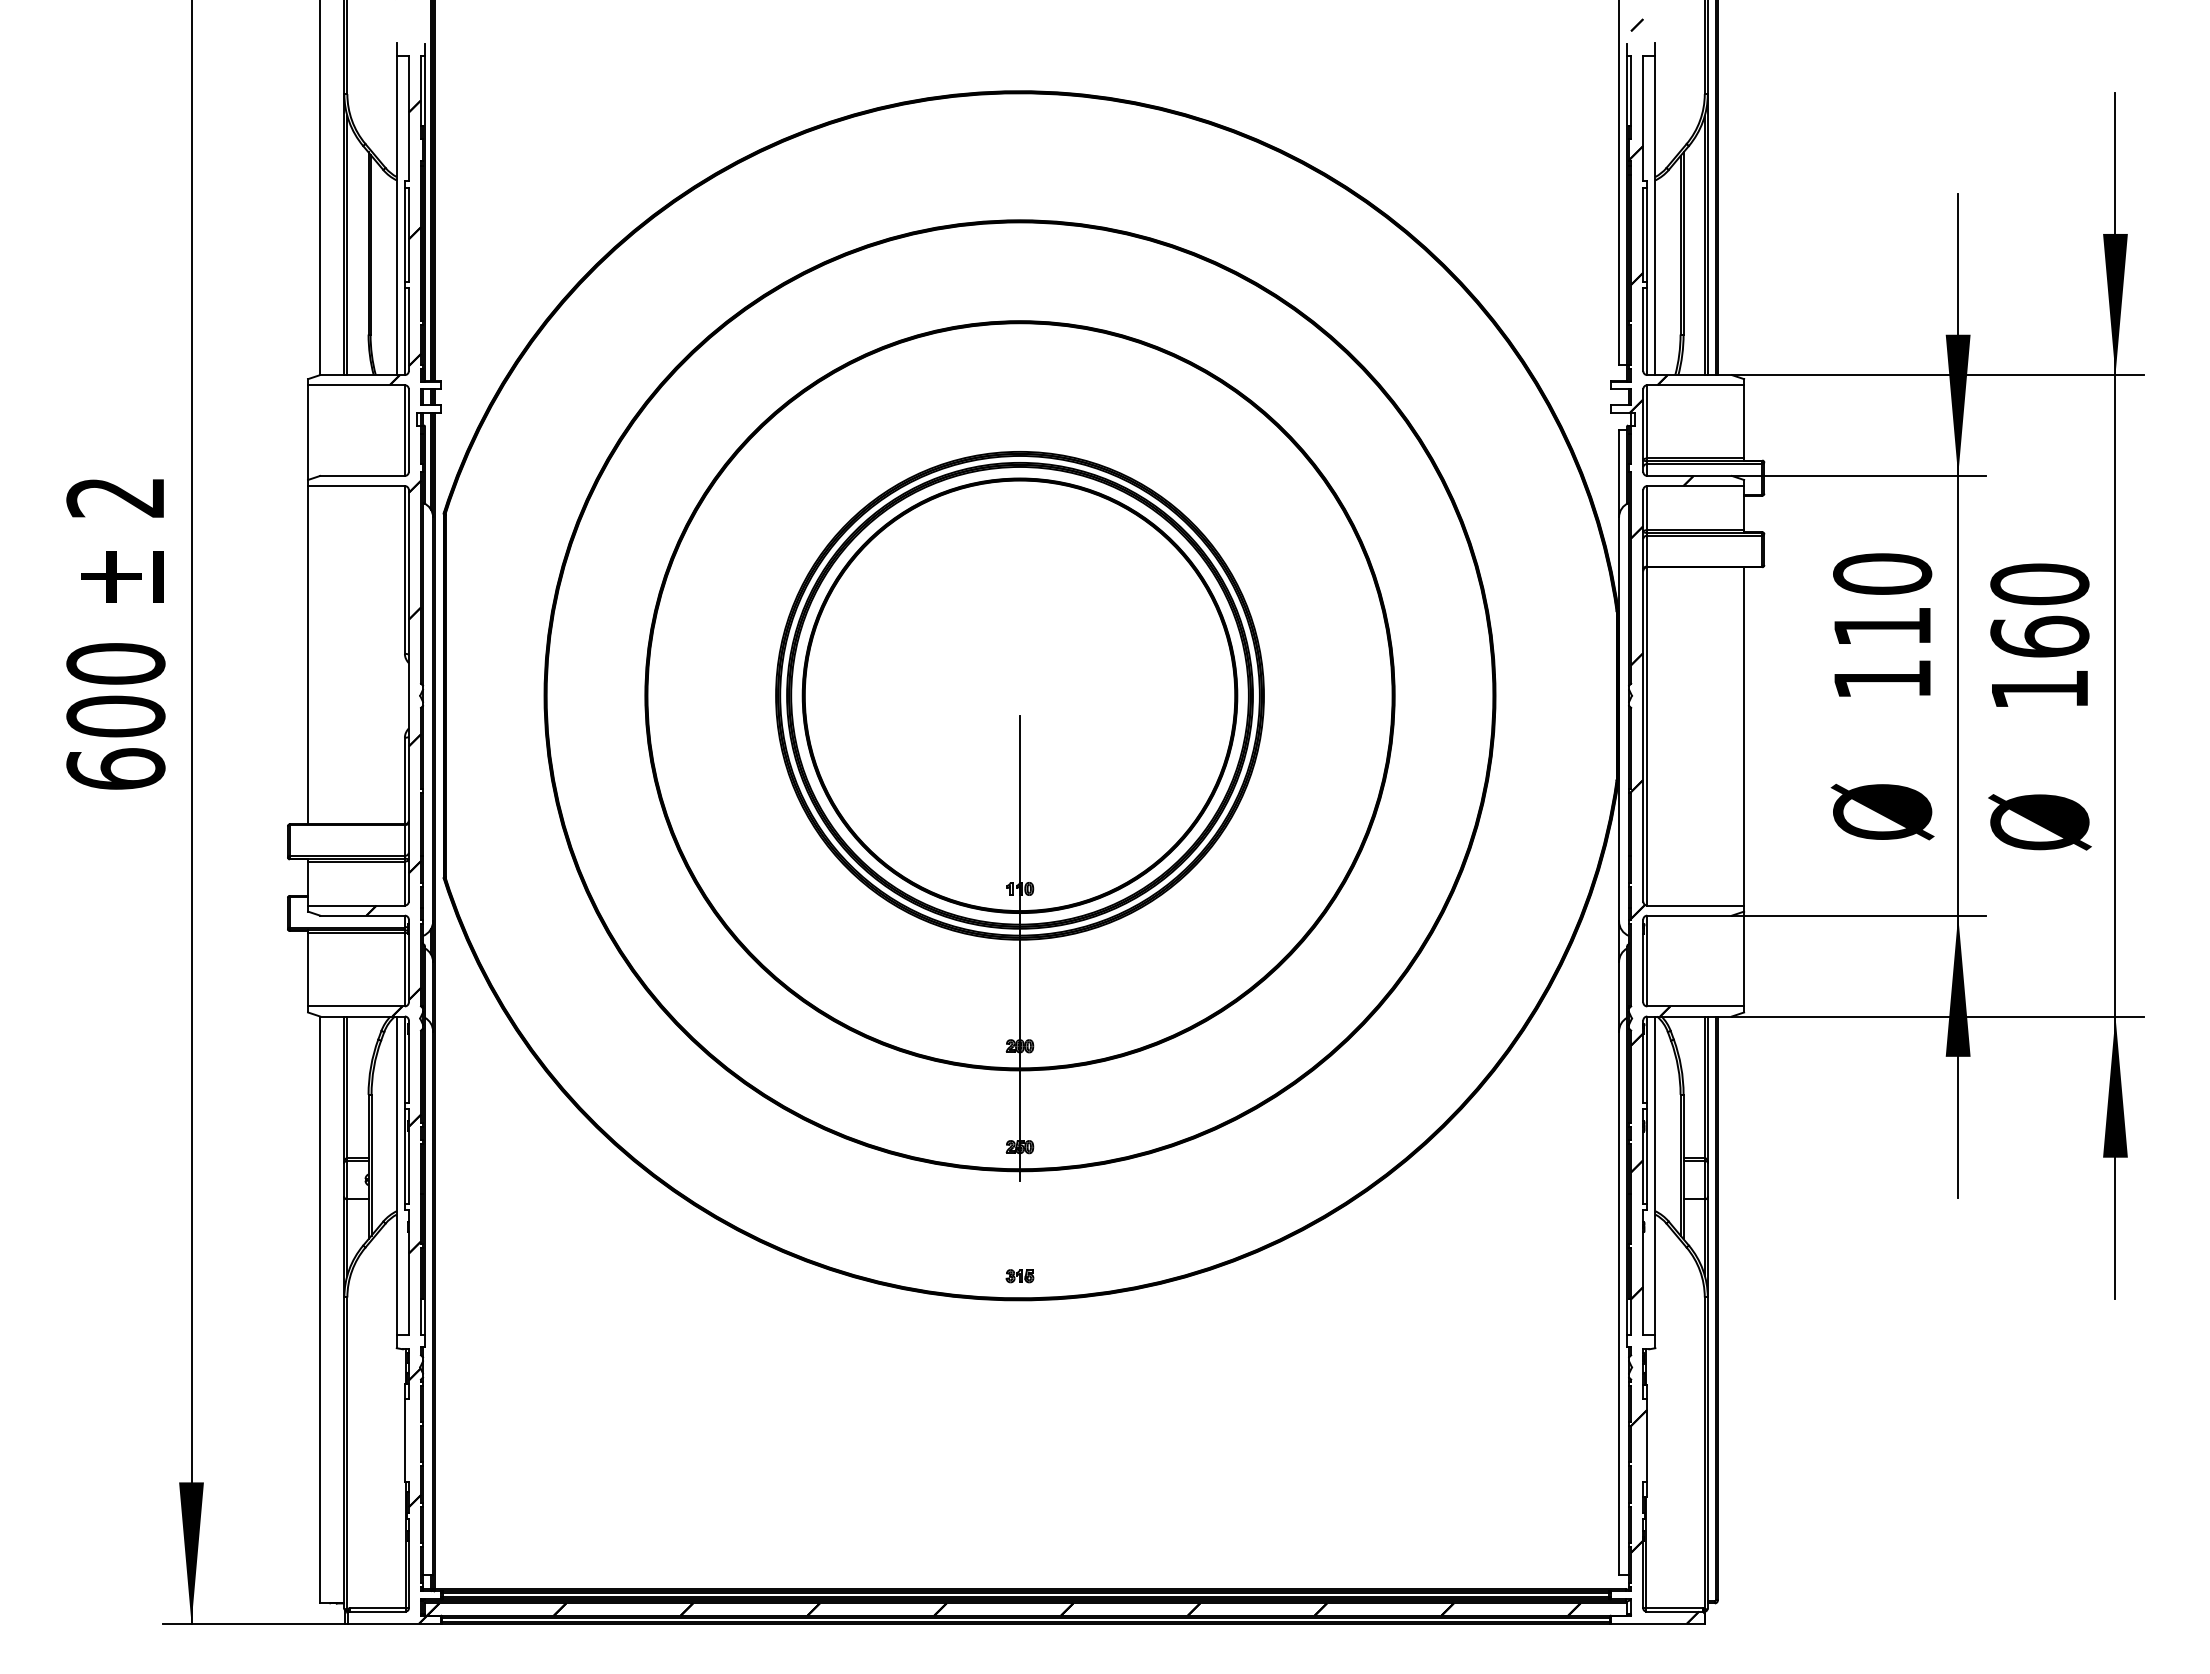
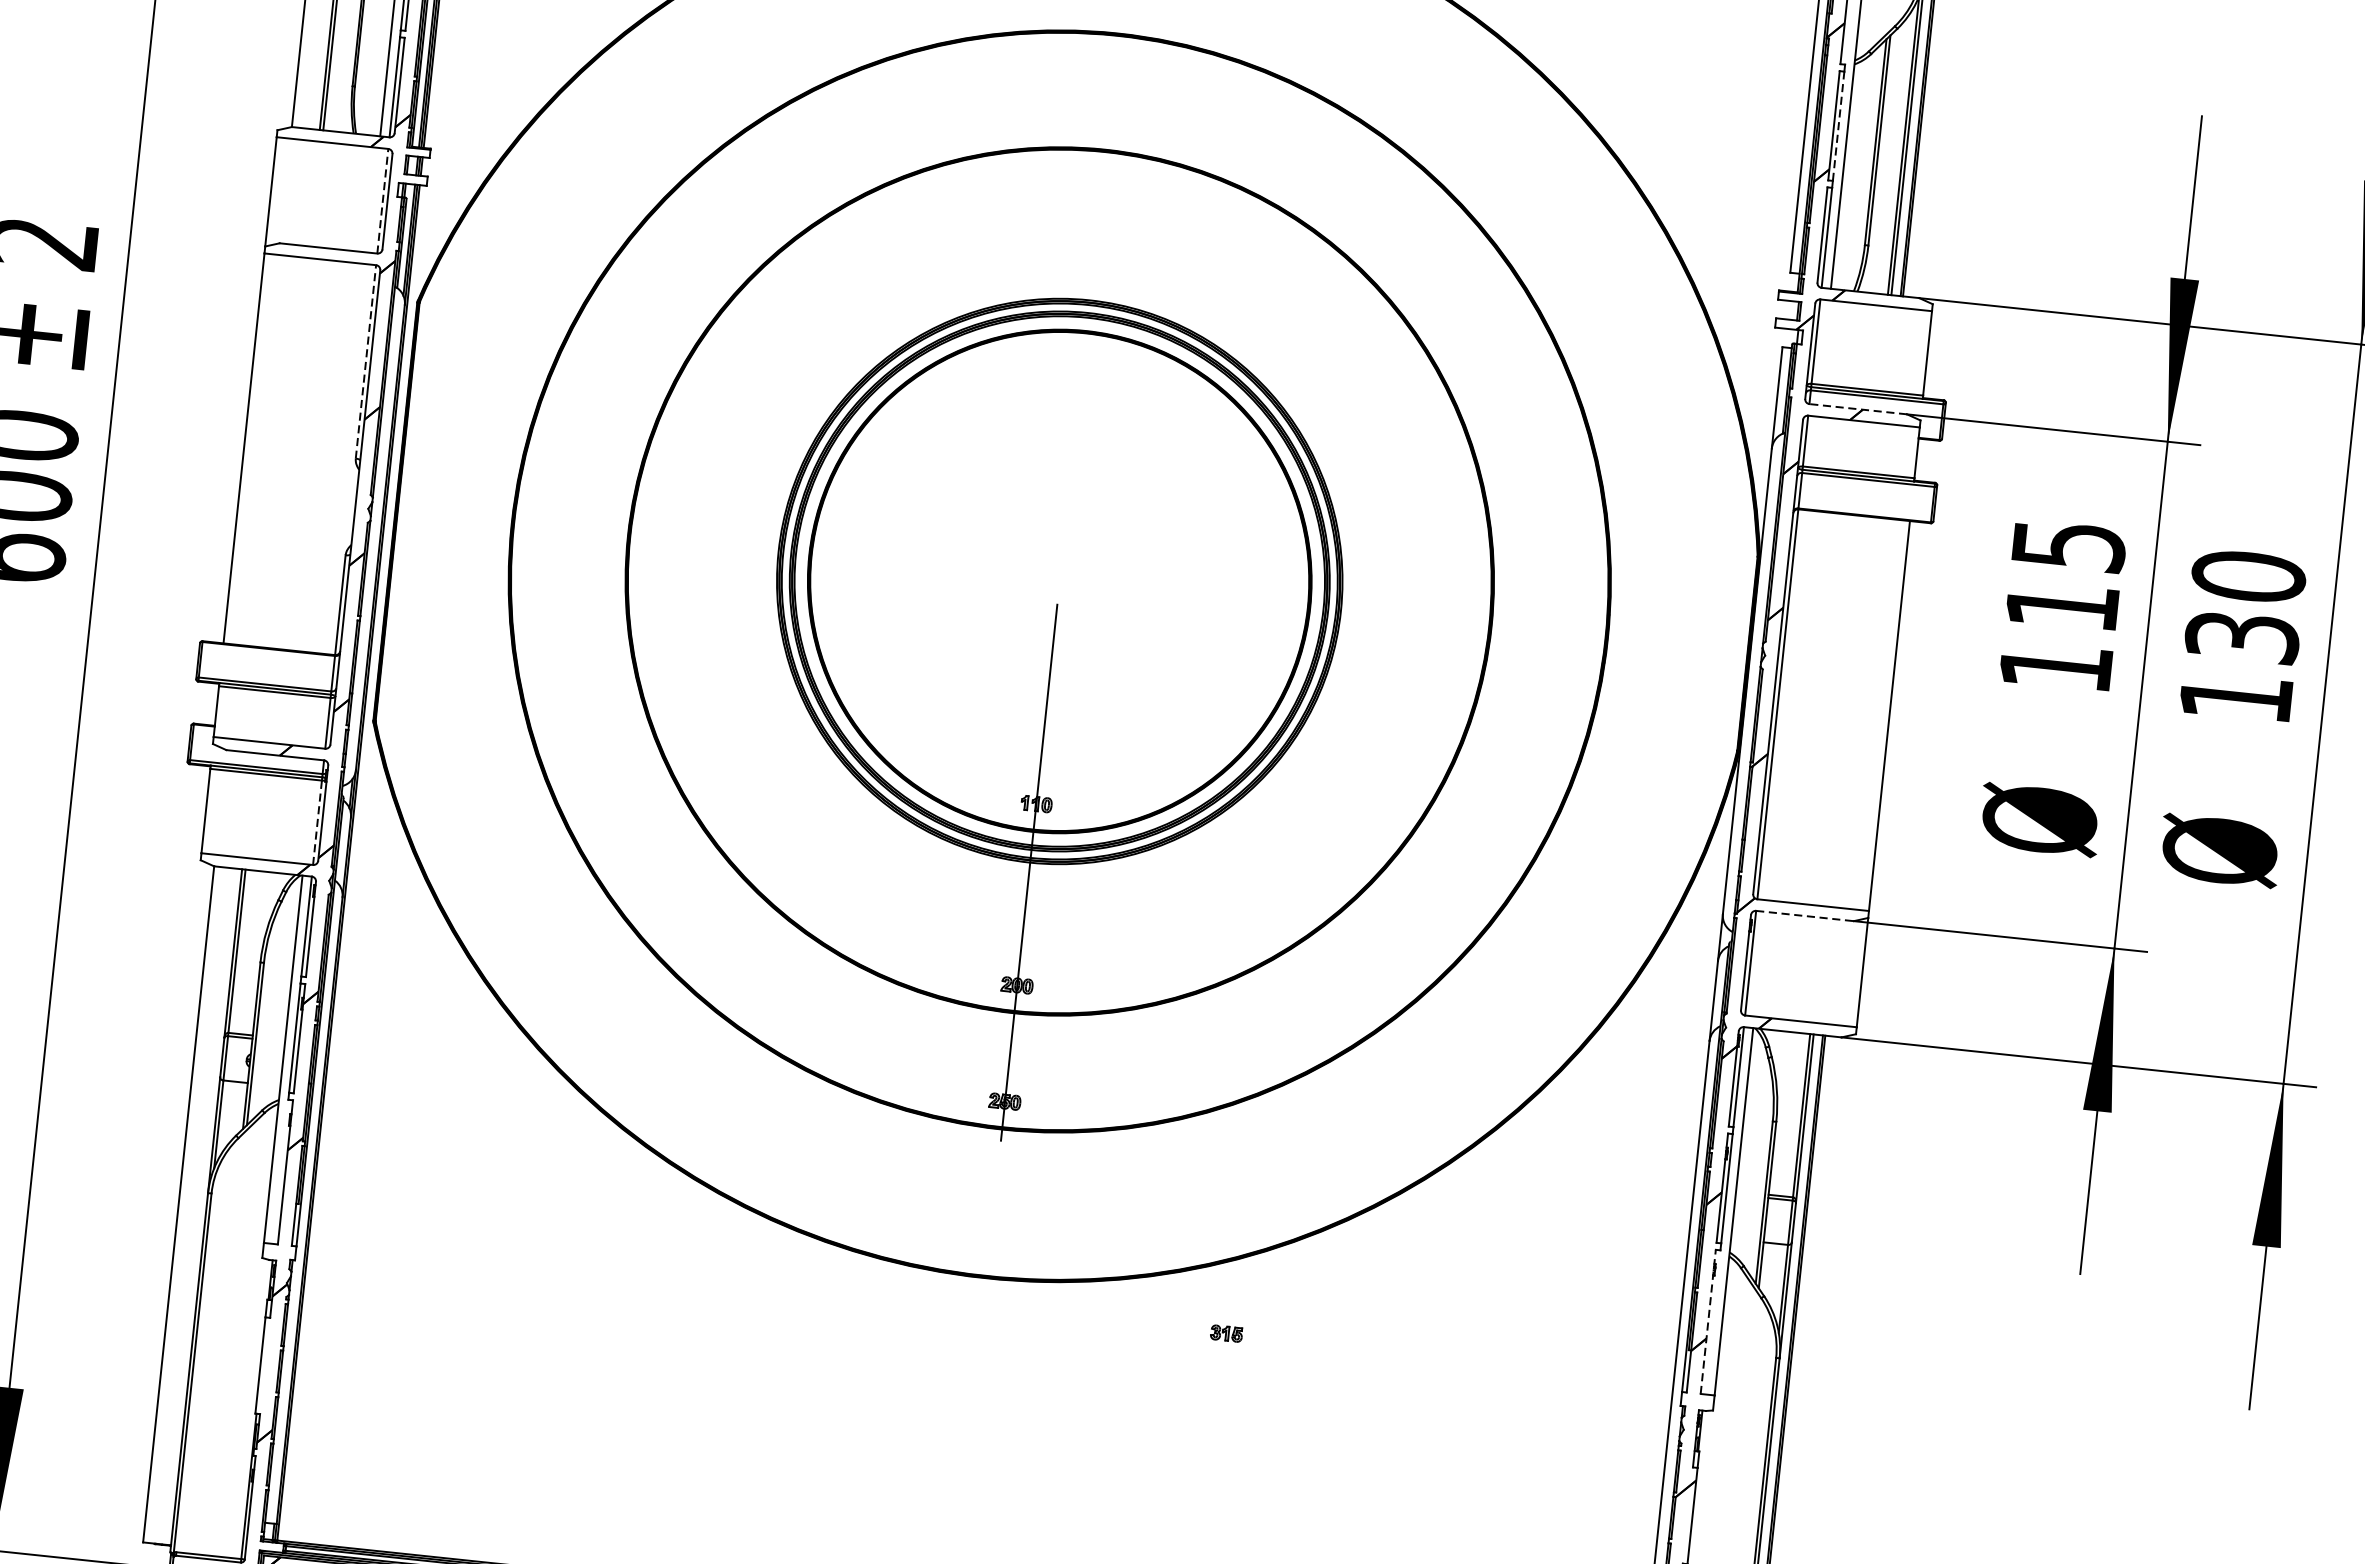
line: (1647, 234) -> (1838, 125), solid -> dashed
line: (404, 430) -> (382, 201), solid -> dashed
line: (1689, 475) -> (1858, 408), solid -> dashed
line: (404, 570) -> (365, 362), solid -> dashed
text: (1882, 573) -> (2068, 545), 110 -> 115
text: (2039, 636) -> (2242, 636), 160 -> 130
line: (1690, 915) -> (1805, 915), solid -> dashed
line: (404, 969) -> (317, 822), solid -> dashed
line: (1643, 1272) -> (1708, 1321), solid -> dashed
part: (1019, 1276) -> (1225, 1333), moved

